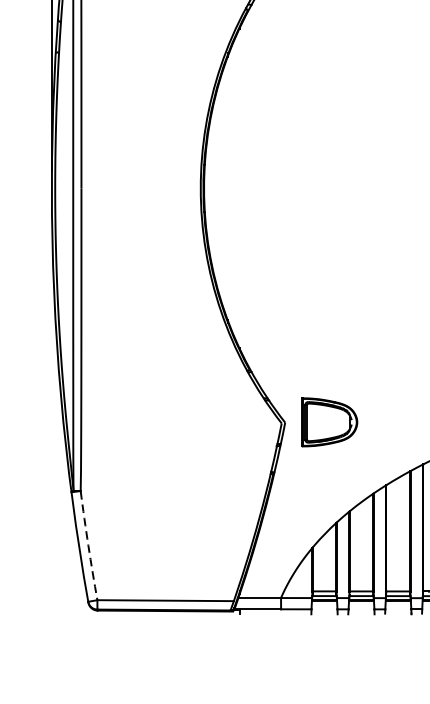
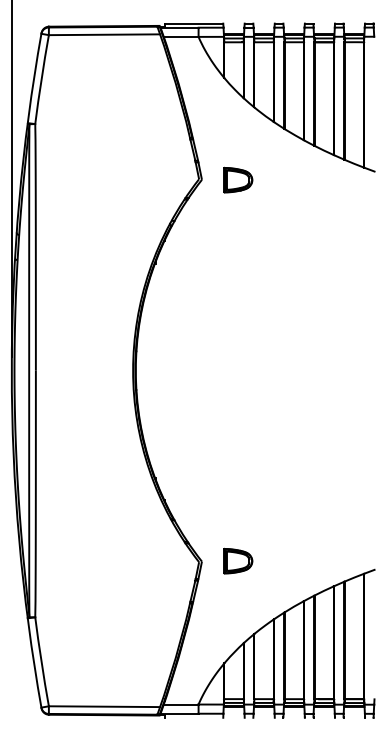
part: (330, 421) -> (238, 560), size x0.62
arc: (88, 545) -> (41, 661), dashed -> solid

